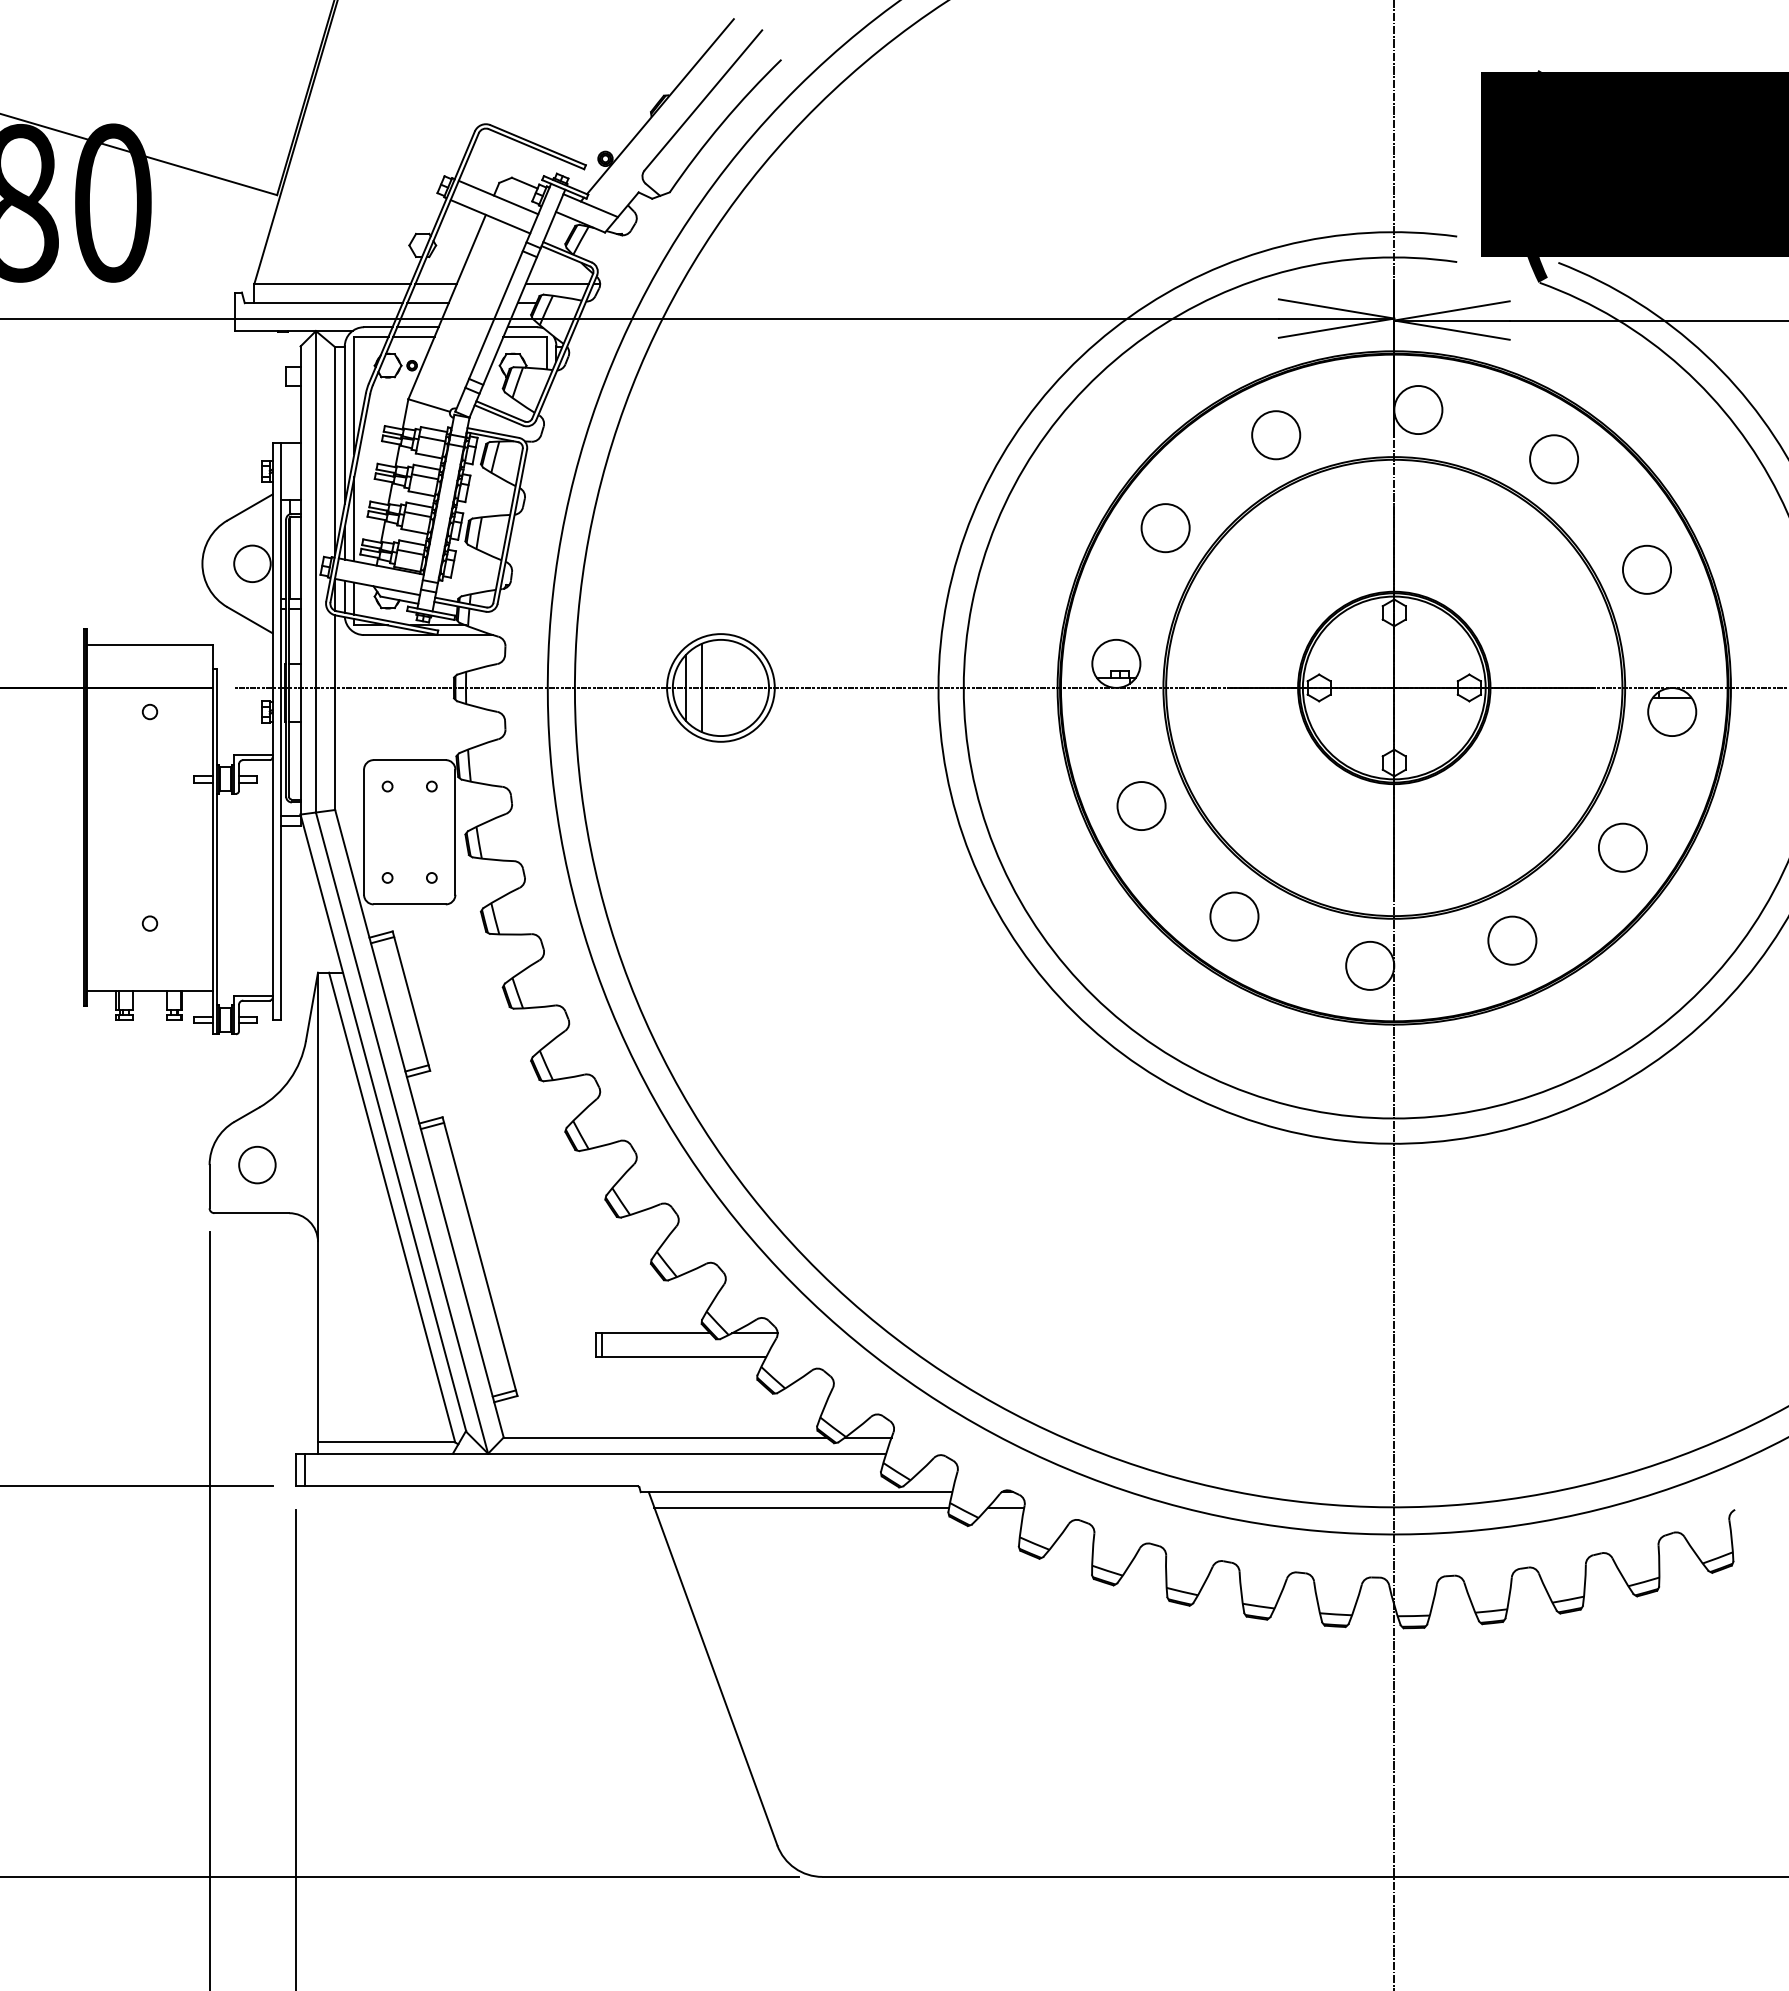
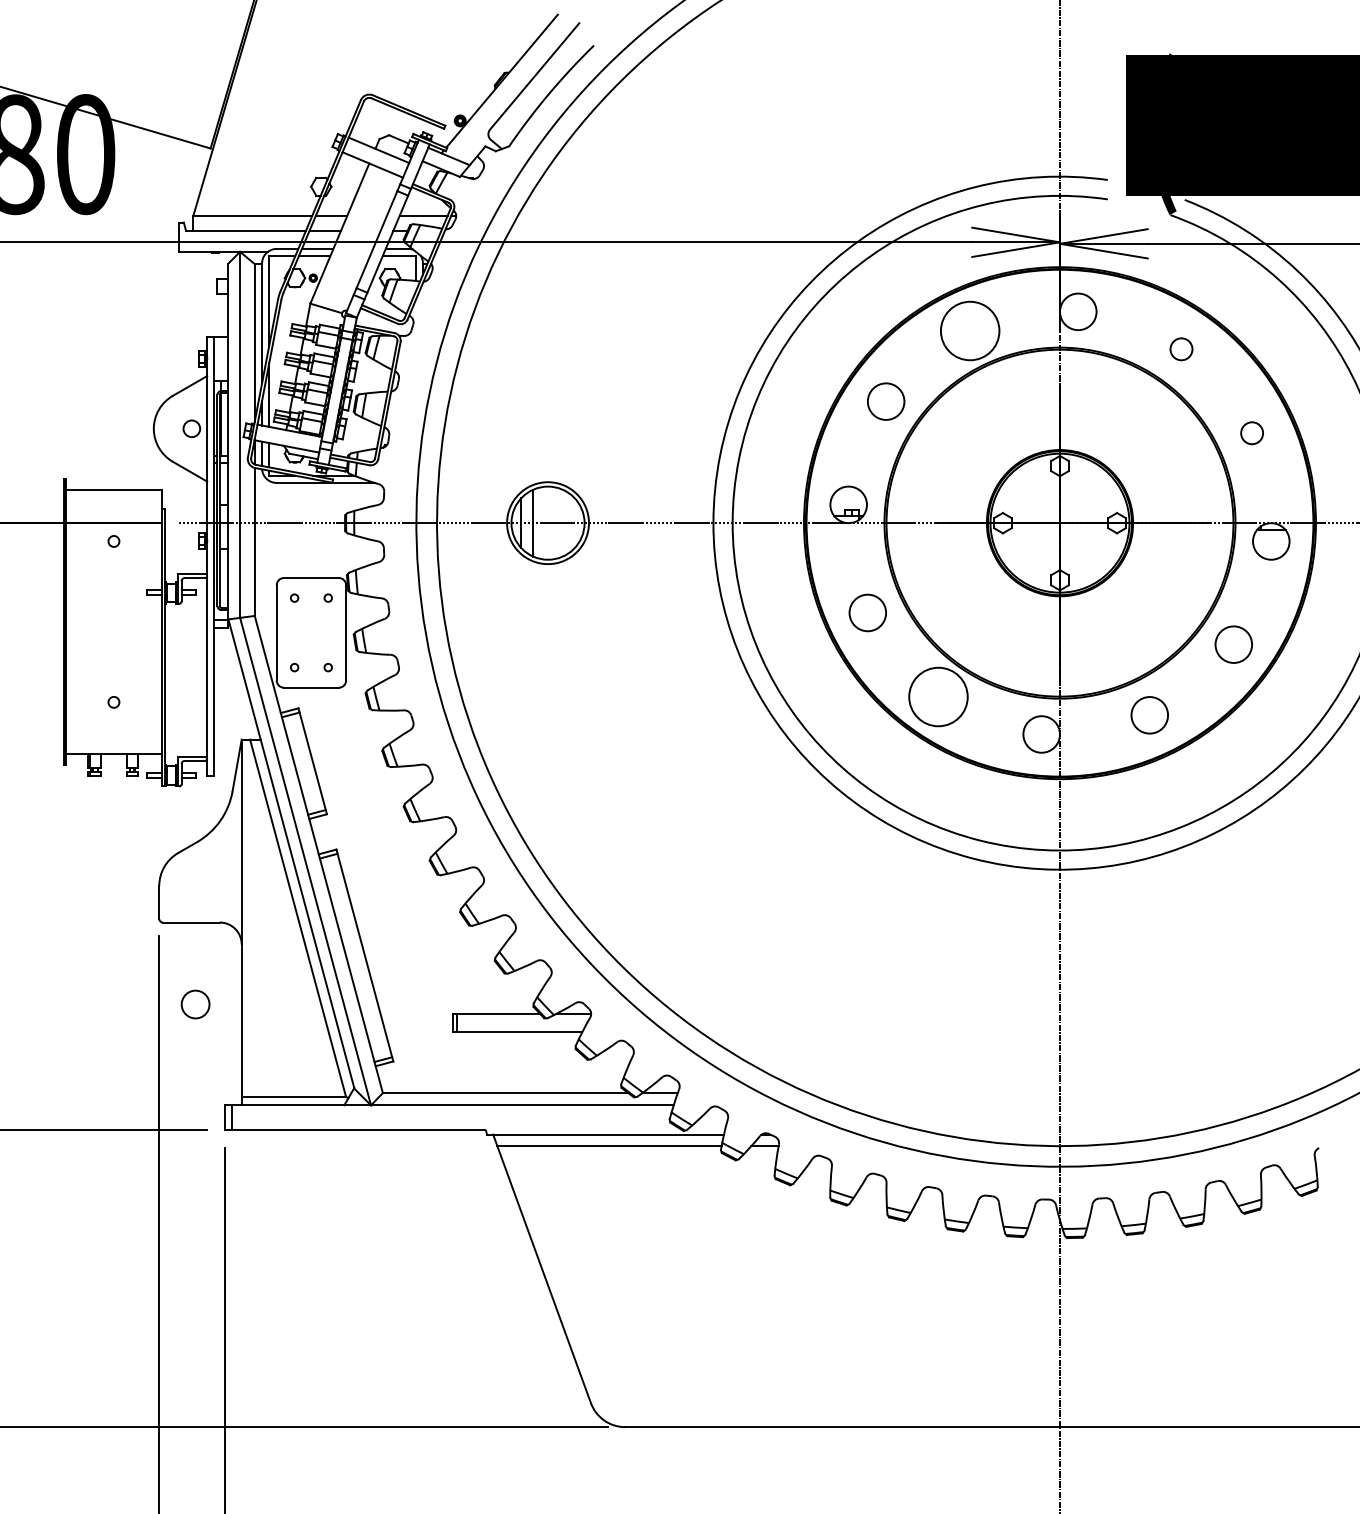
circle: (1276, 435) -> (970, 331), size x1.6
circle: (1554, 459) -> (1181, 349), size x0.6
circle: (252, 563) -> (191, 428), size x0.6
circle: (1646, 569) -> (1251, 433), size x0.6
circle: (1234, 916) -> (938, 696), size x1.6
circle: (257, 1164) -> (195, 1004), moved

